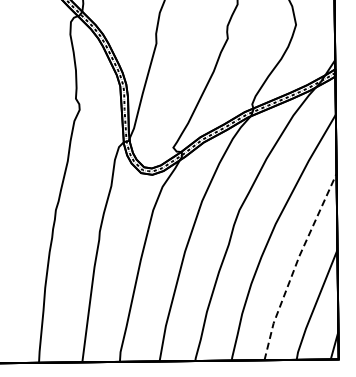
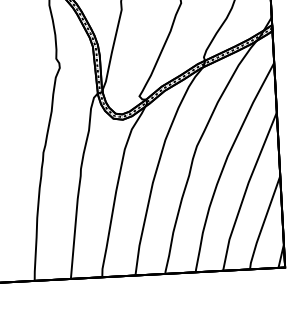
line: (295, 265) -> (245, 190), dashed -> solid

